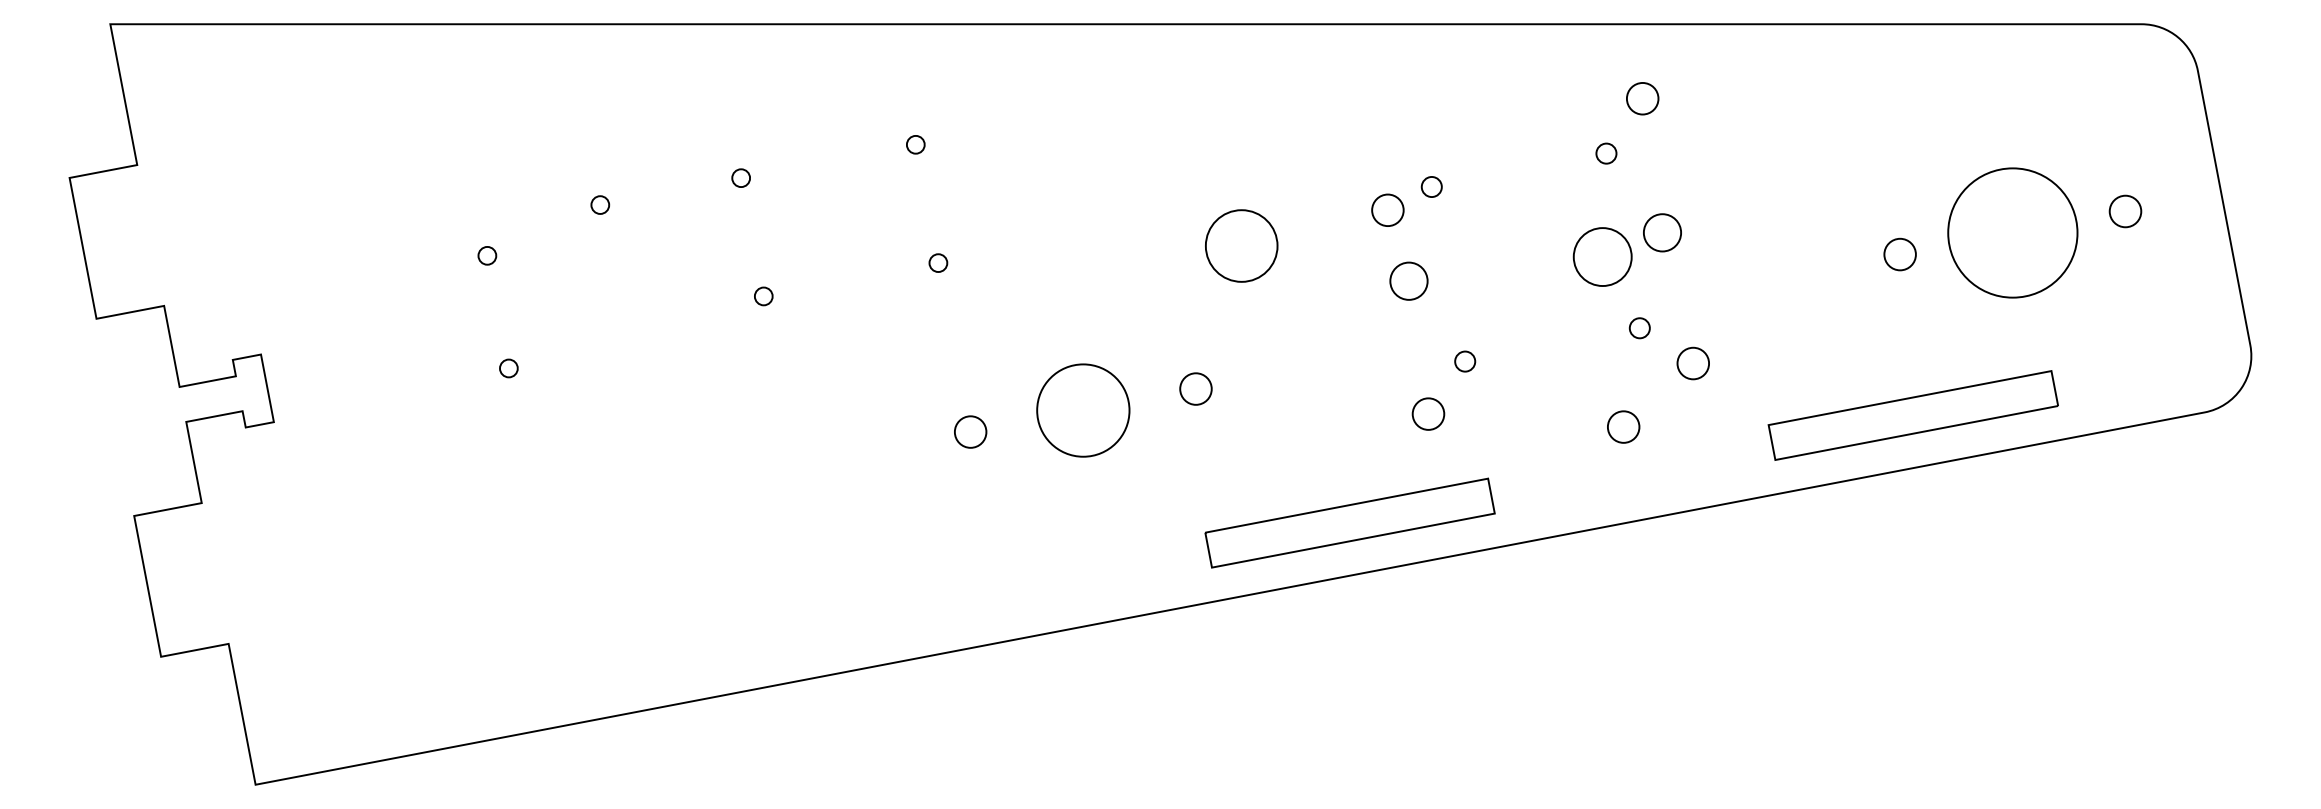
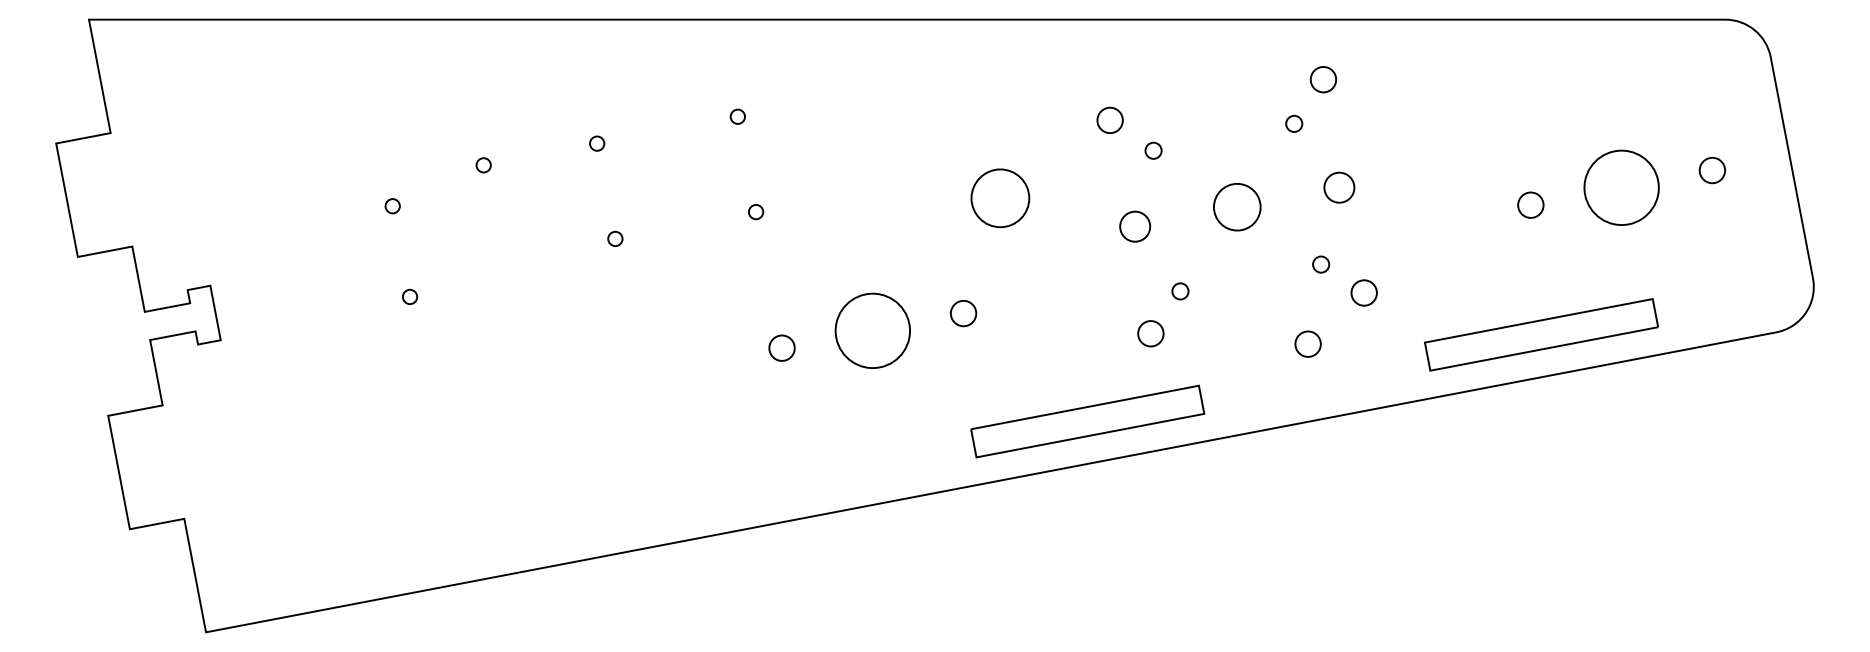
circle: (1387, 209) -> (1109, 119), moved
circle: (2012, 232) -> (1621, 187), size x0.71
circle: (1602, 256) -> (1237, 206), moved

